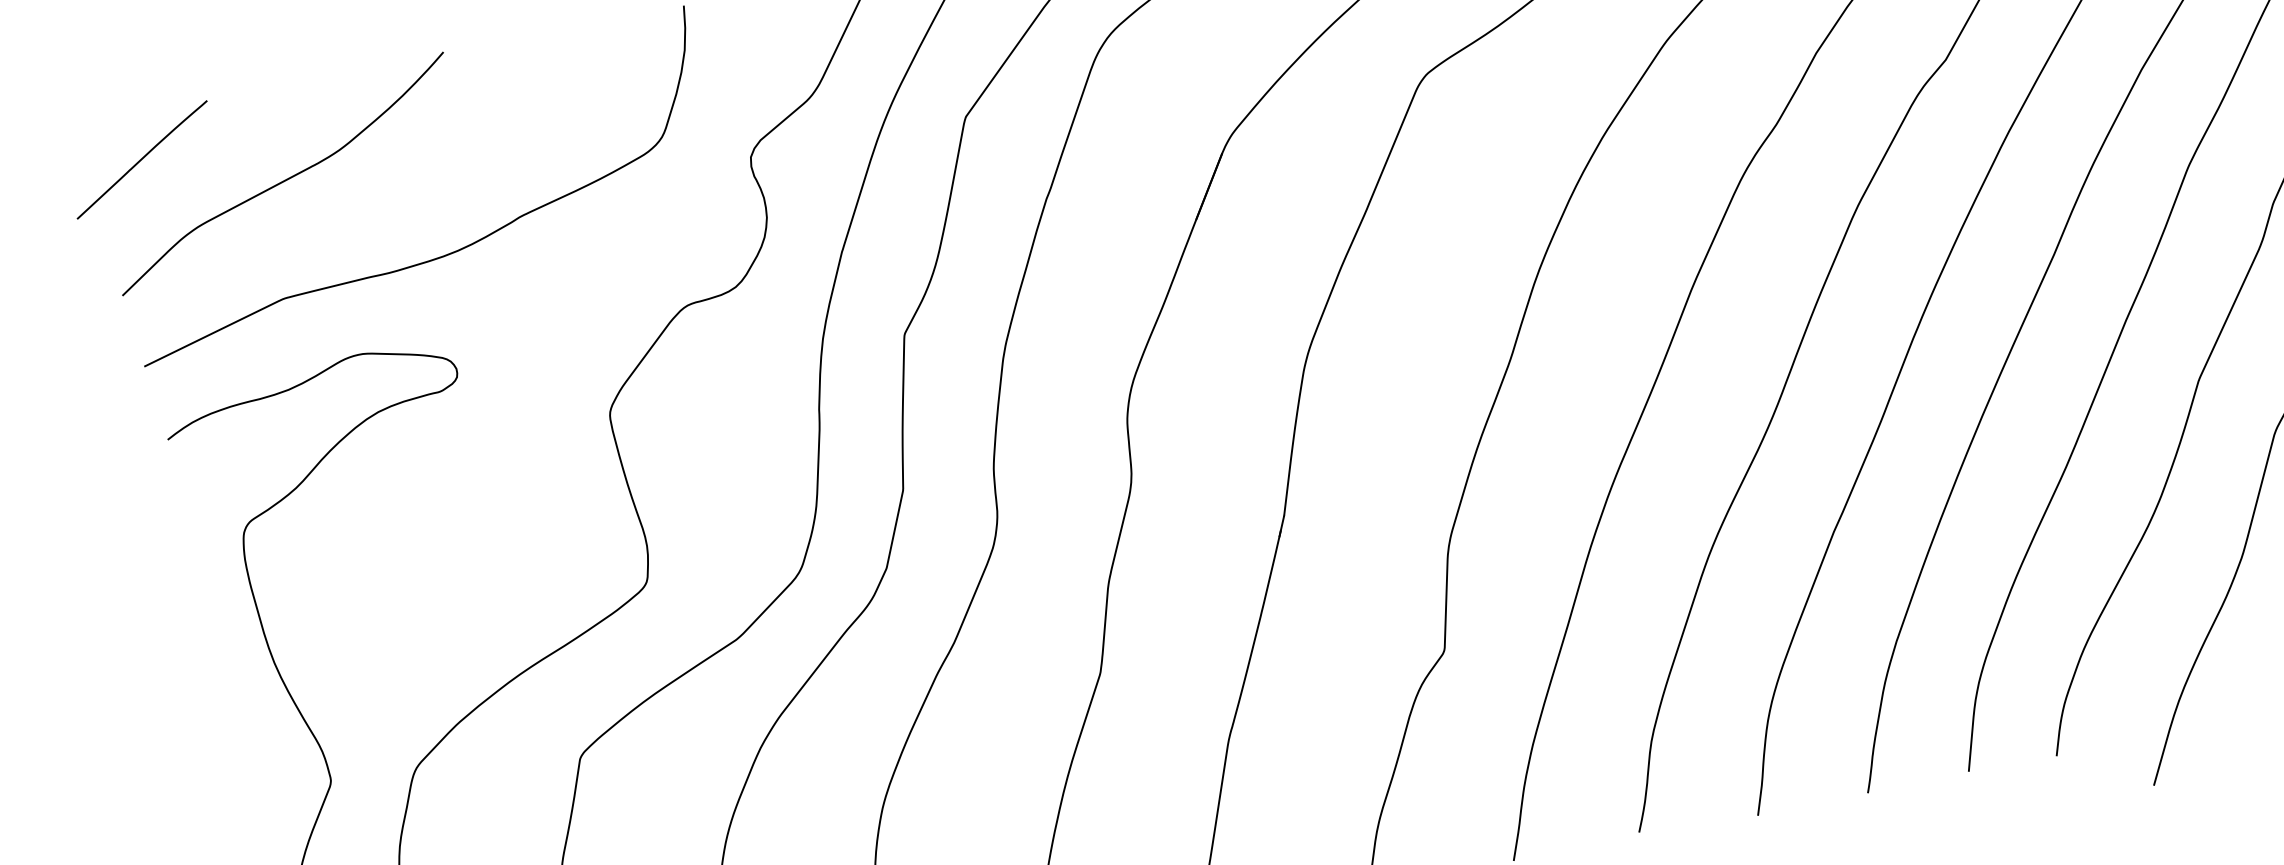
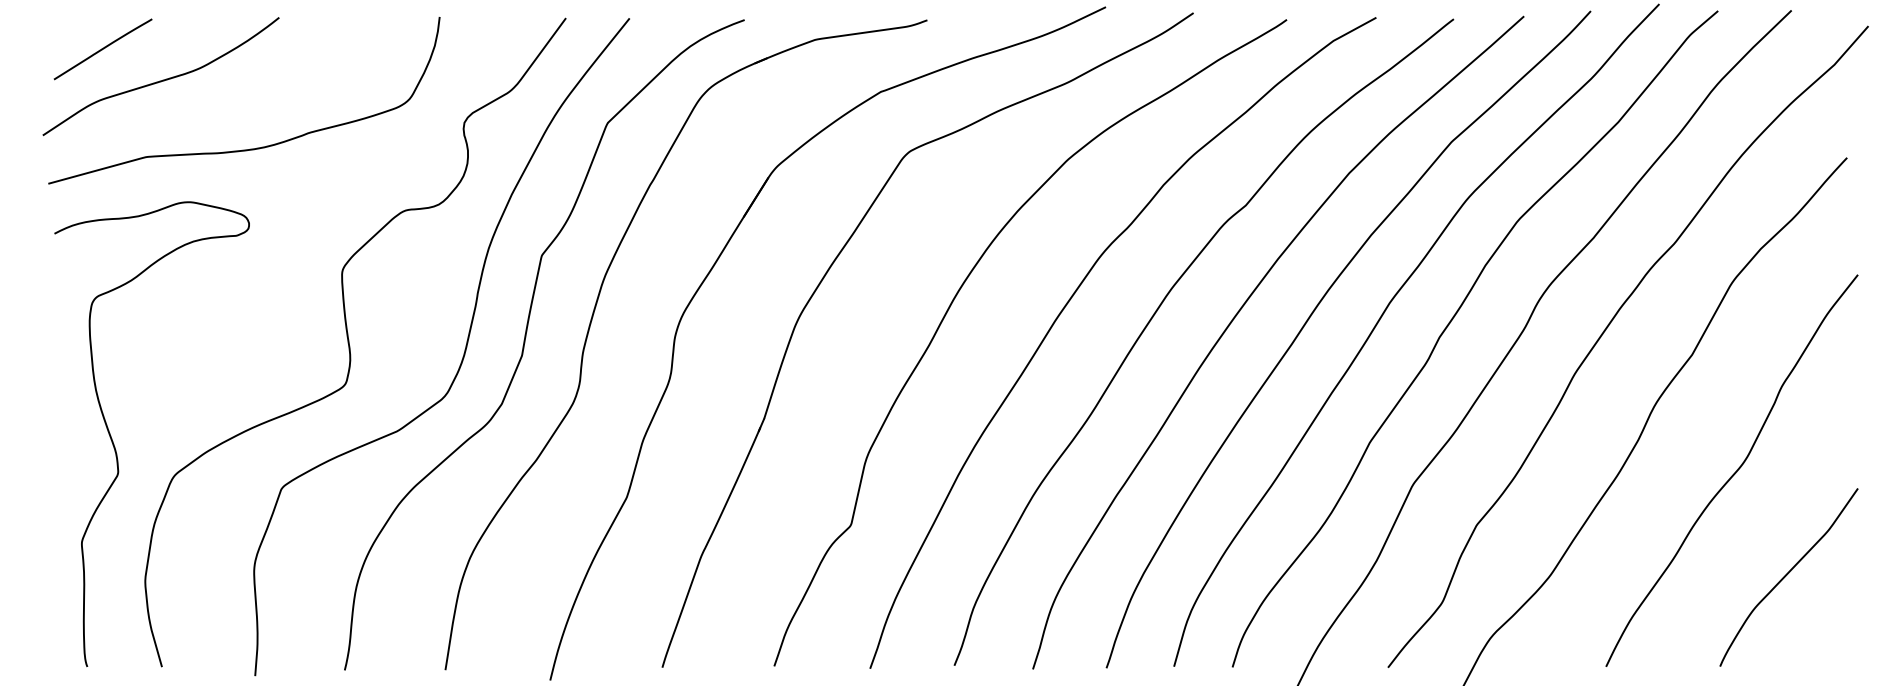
line: (141, 160) -> (102, 49), moved

